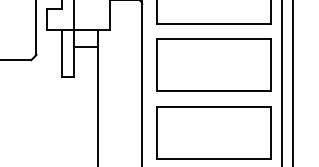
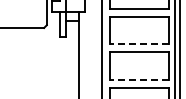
line: (214, 91) -> (139, 44), solid -> dashed
line: (214, 159) -> (139, 79), solid -> dashed

